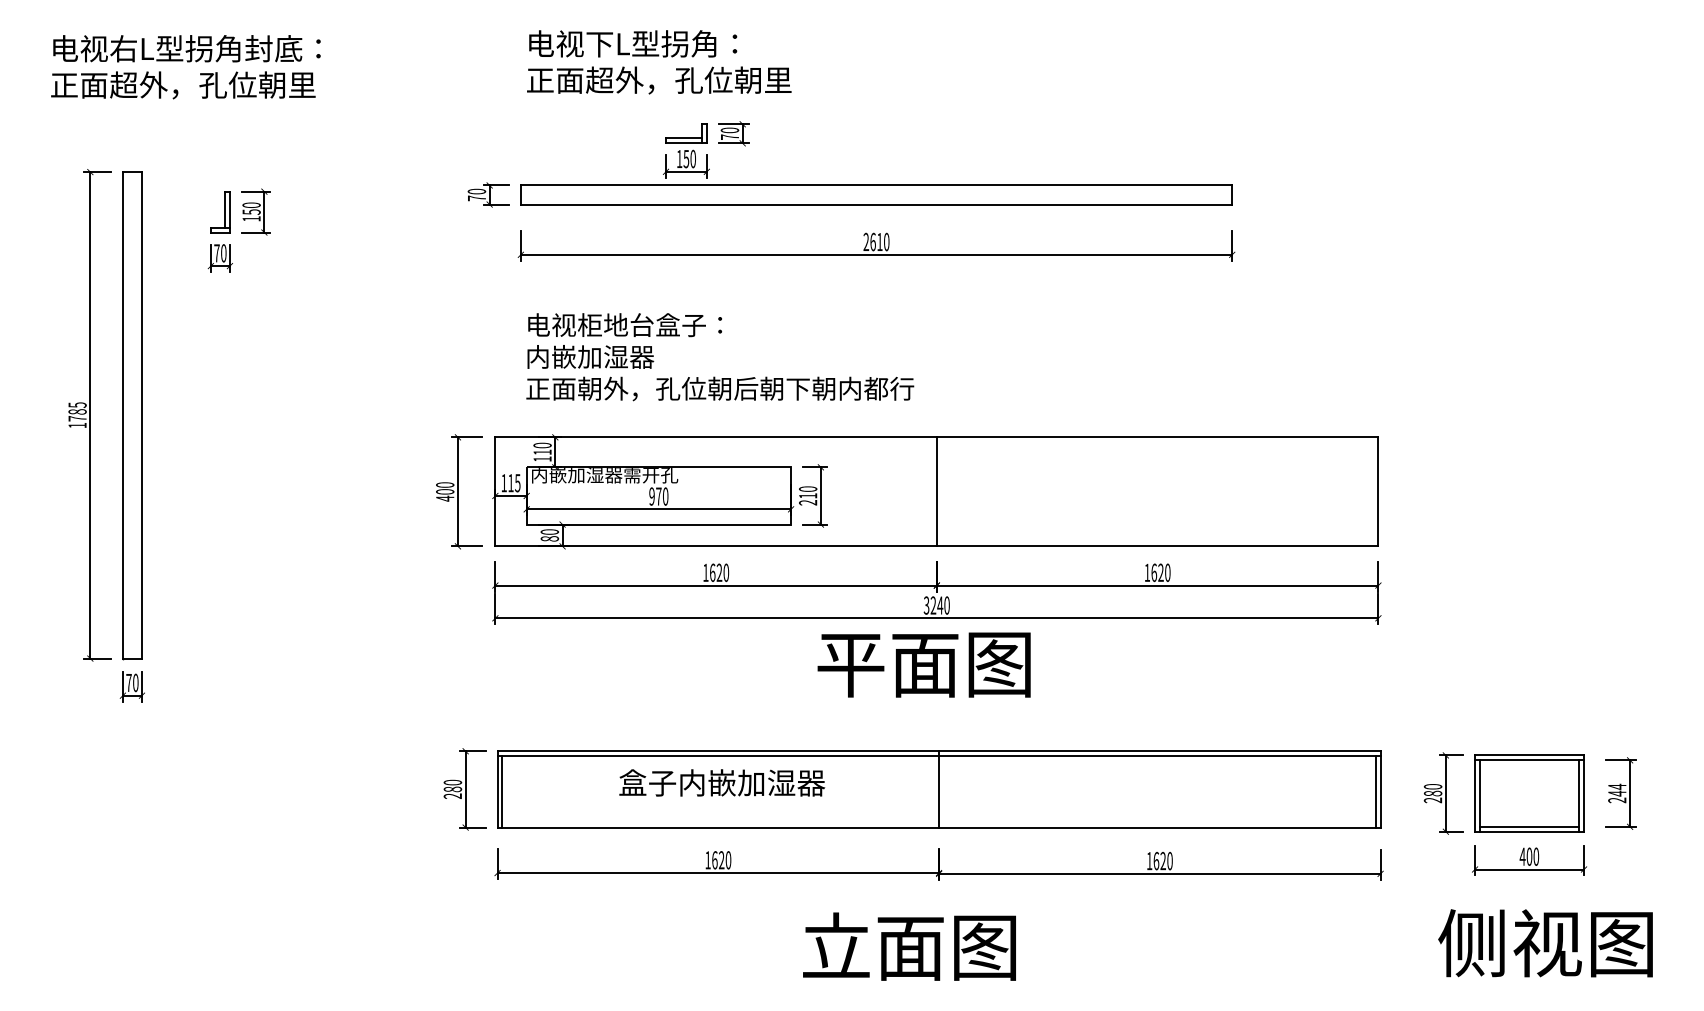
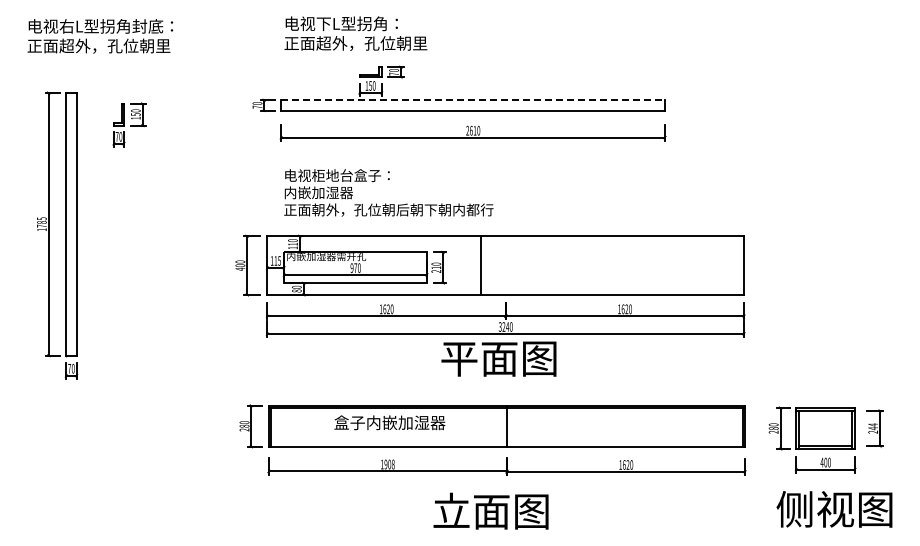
line: (877, 185) -> (473, 100), solid -> dashed
line: (936, 491) -> (480, 265), moved
text: (721, 860) -> (389, 464), 1620 -> 1908

